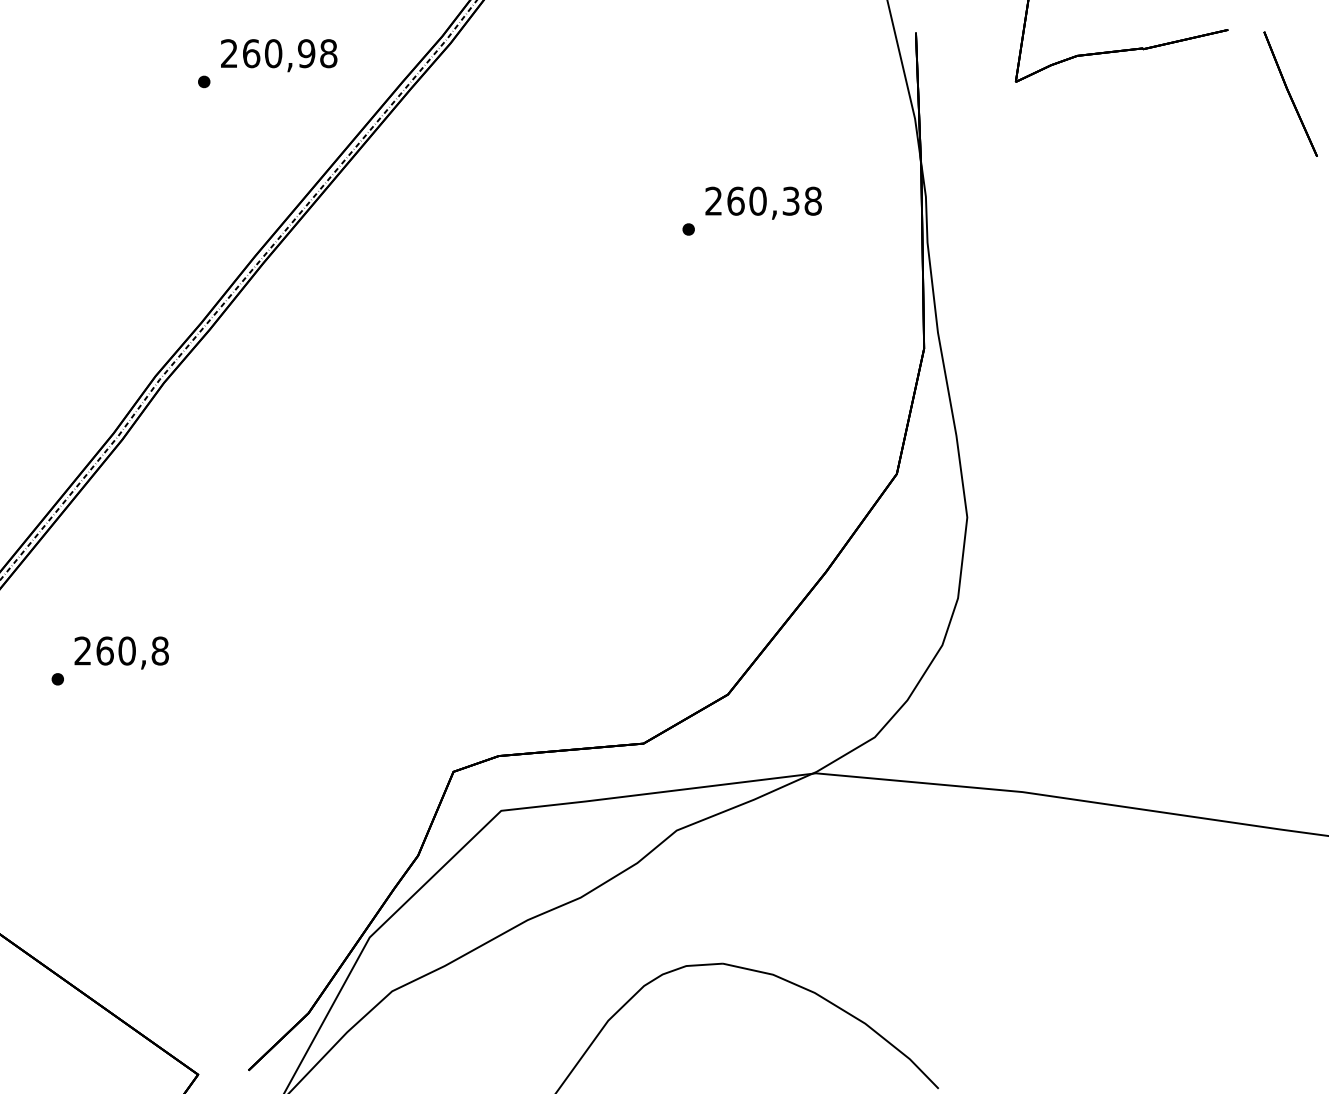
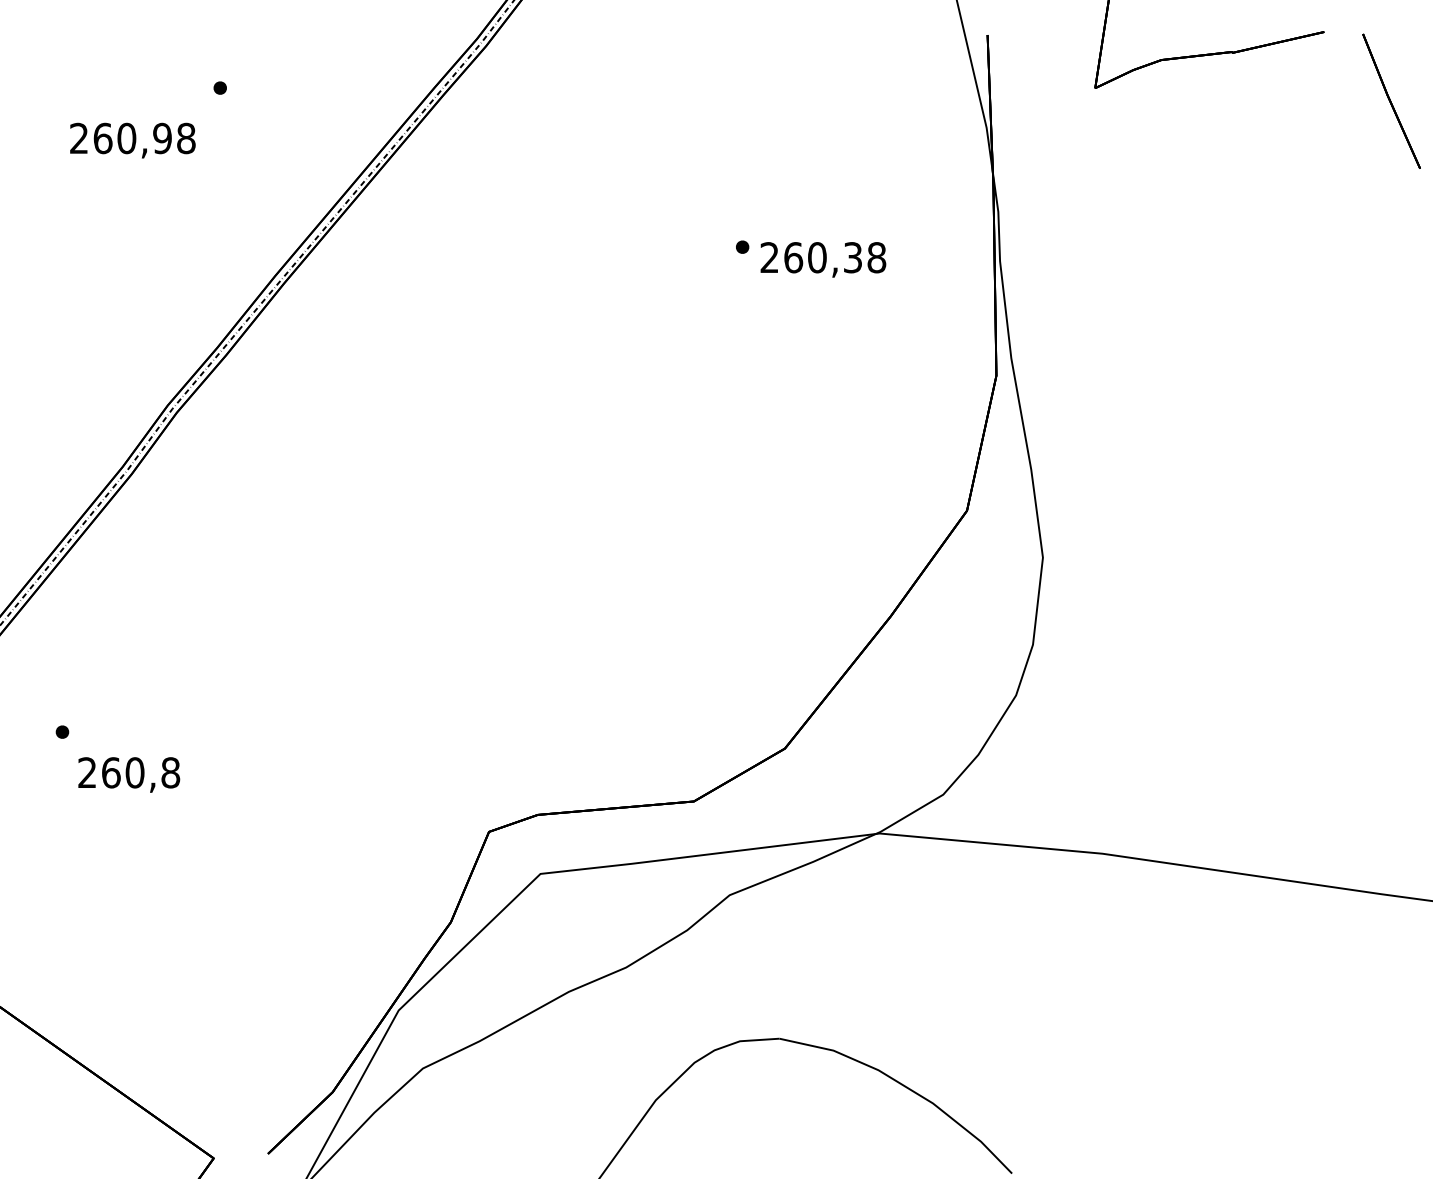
text: (279, 55) -> (133, 140), moved
text: (763, 202) -> (823, 259), moved
text: (121, 652) -> (128, 774), moved

